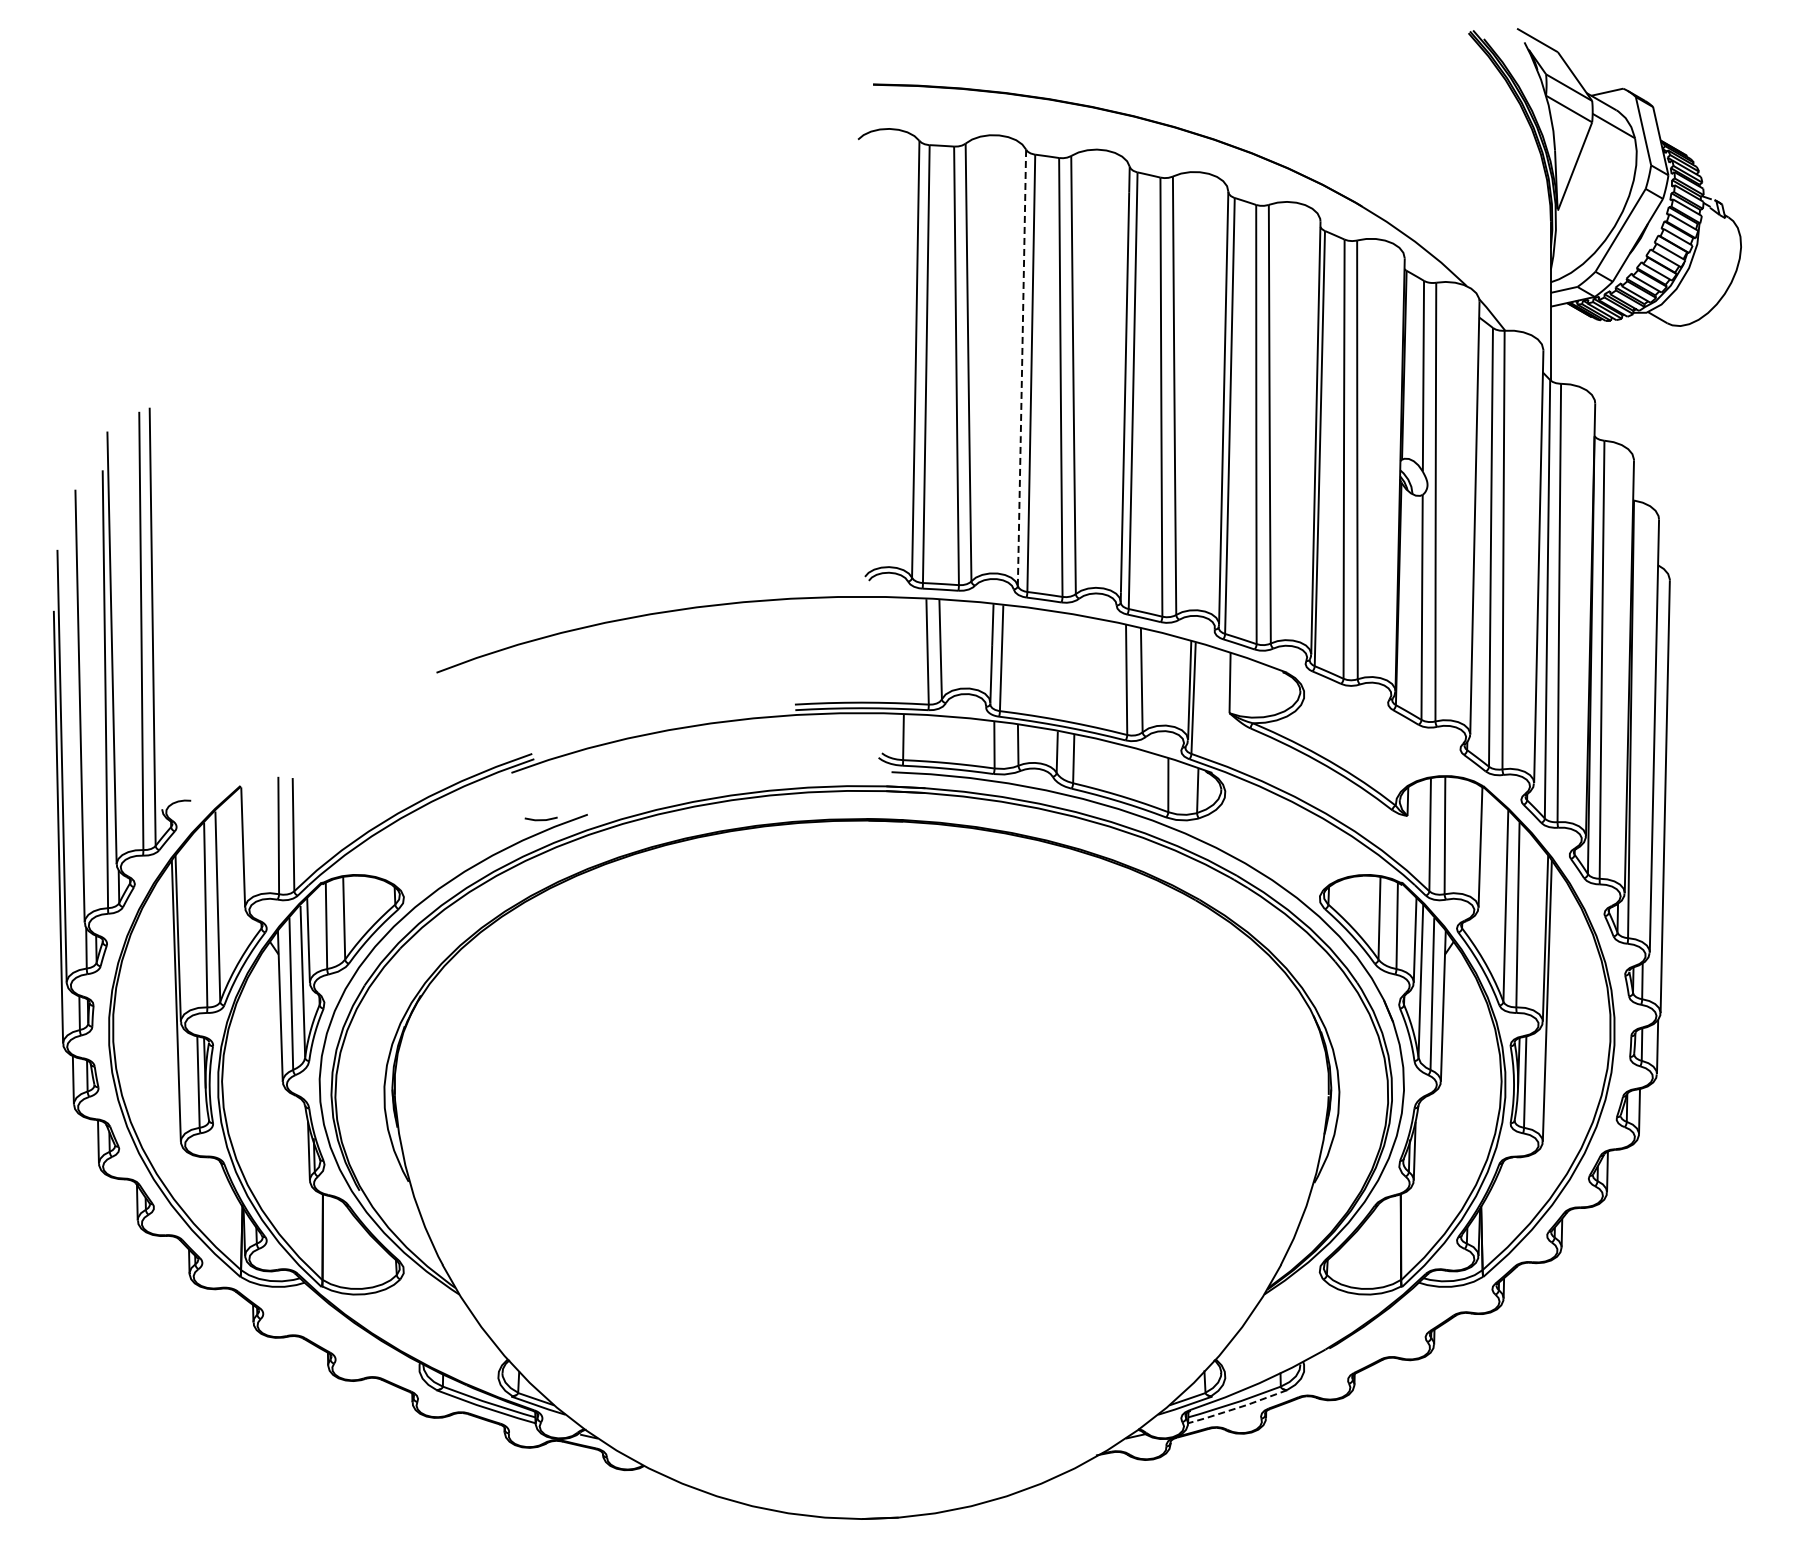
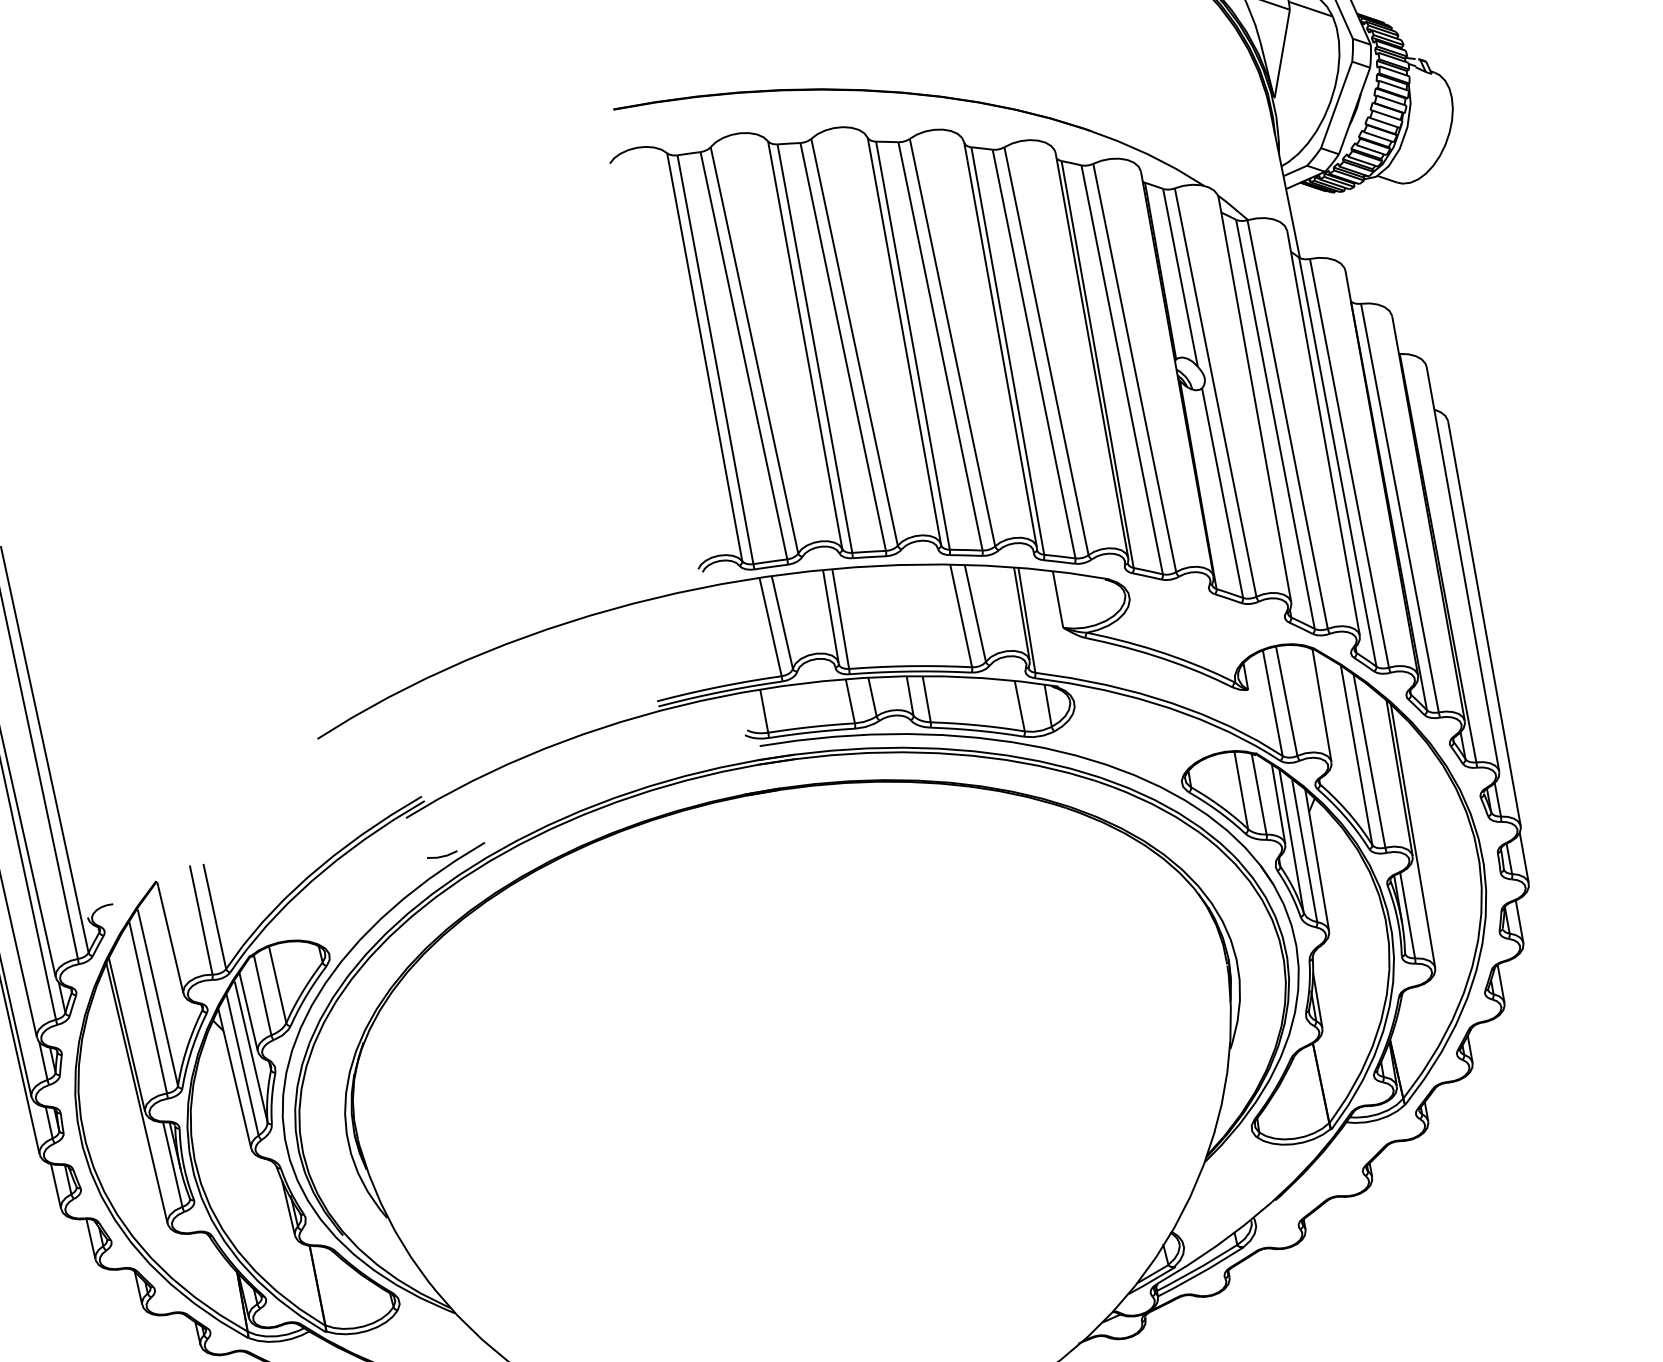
line: (1022, 368) -> (805, 345), dashed -> solid
line: (1237, 1408) -> (1201, 1273), dashed -> solid

